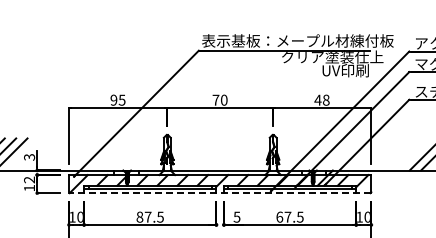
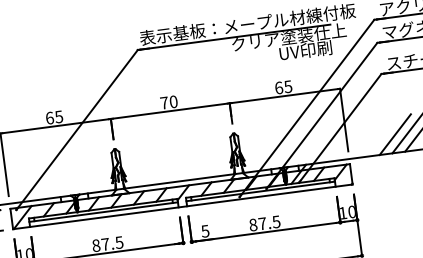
text: (113, 99) -> (49, 117), 95 -> 65
text: (321, 99) -> (282, 86), 48 -> 65
line: (414, 154) -> (395, 134), added
line: (219, 193) -> (182, 207), dashed -> solid
text: (279, 216) -> (252, 224), 67.5 -> 87.5

